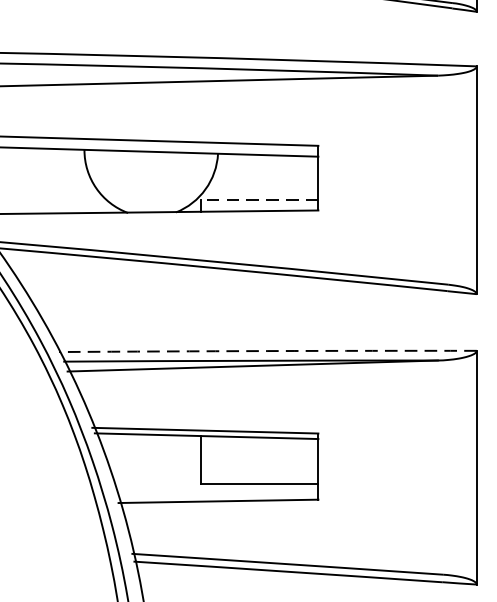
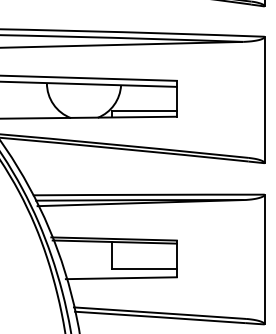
line: (258, 201) -> (143, 111), dashed -> solid
arc: (267, 350) -> (148, 194), dashed -> solid

